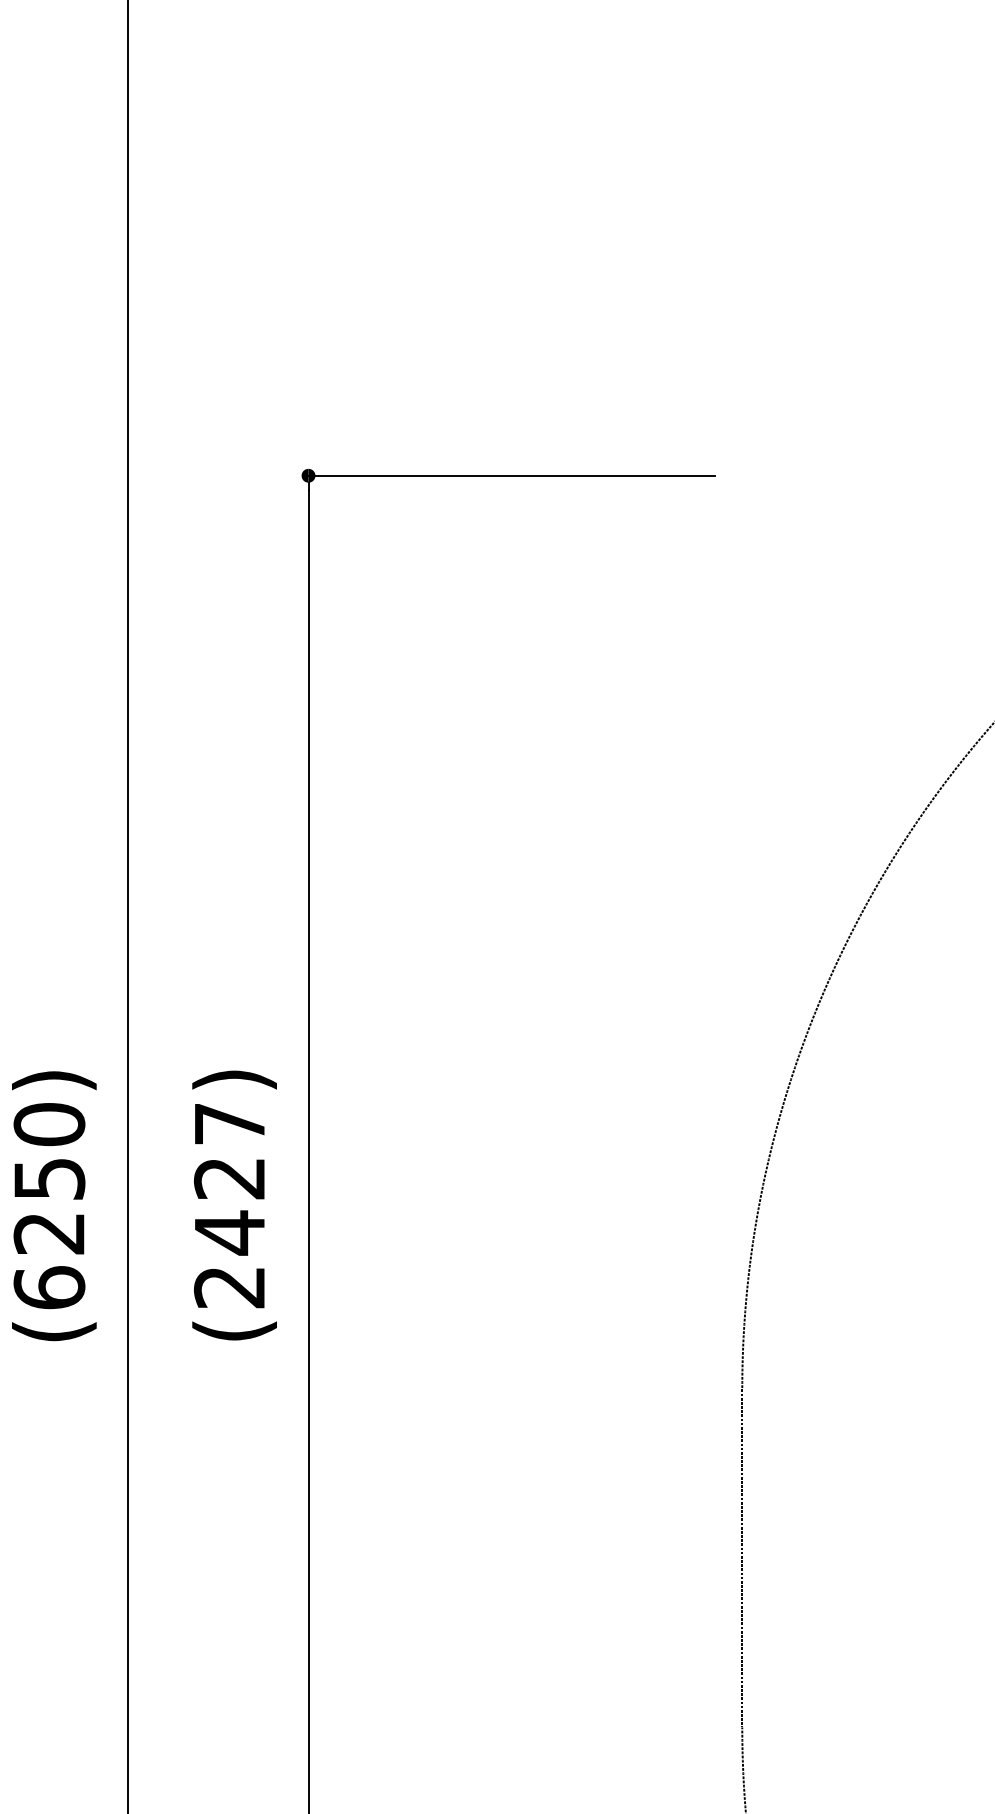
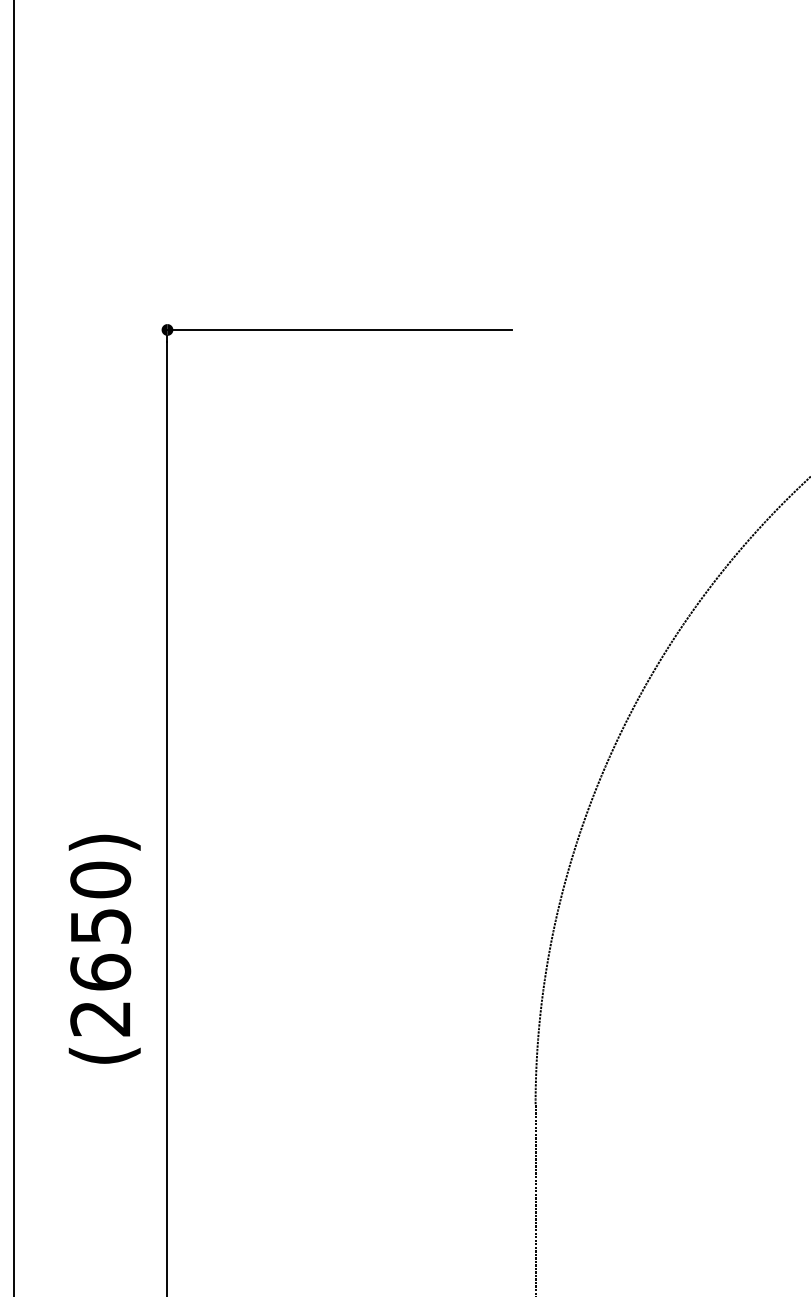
text: (229, 1178) -> (100, 926), (2427) -> (2650)

